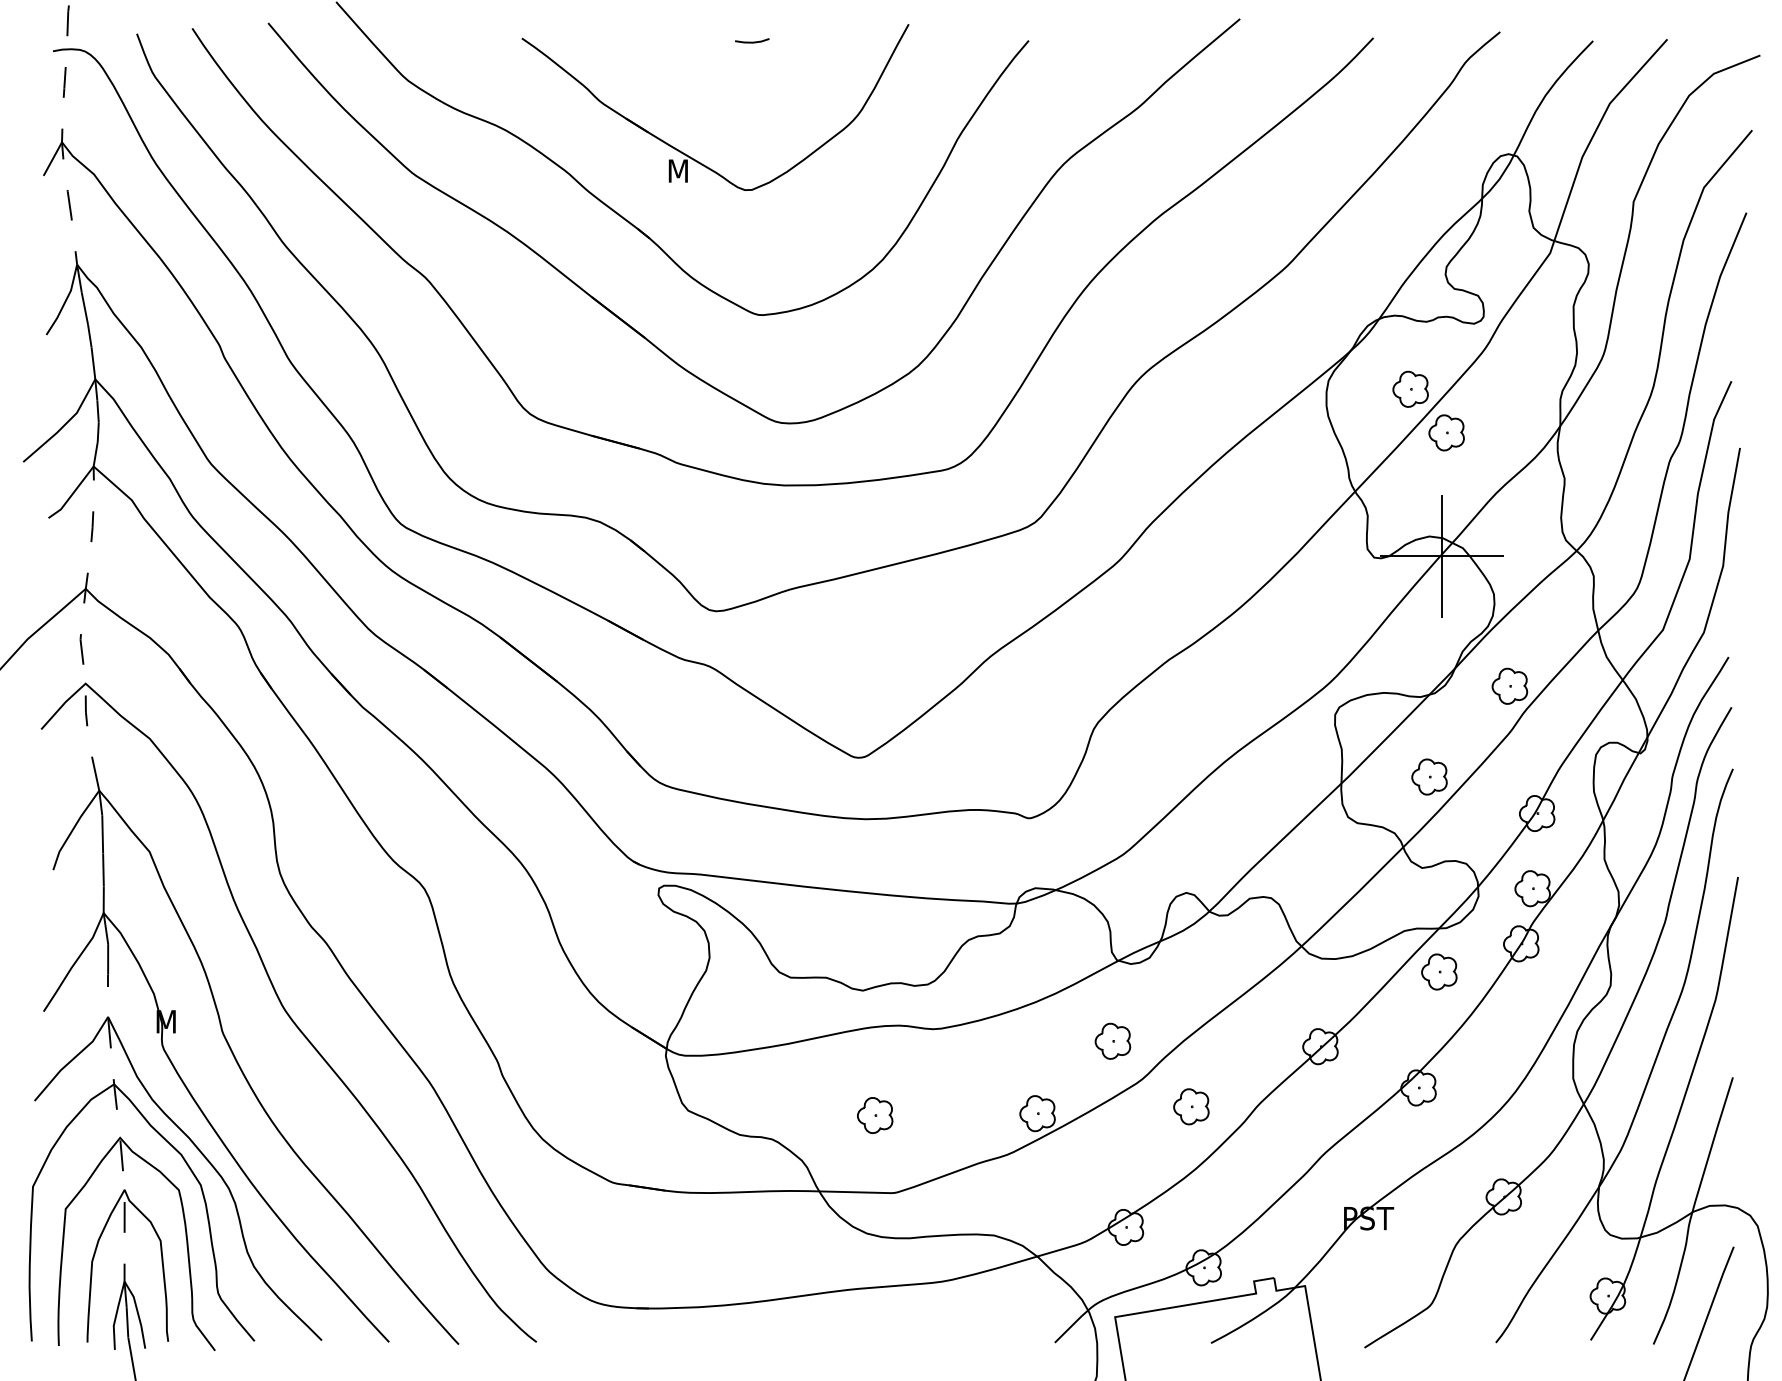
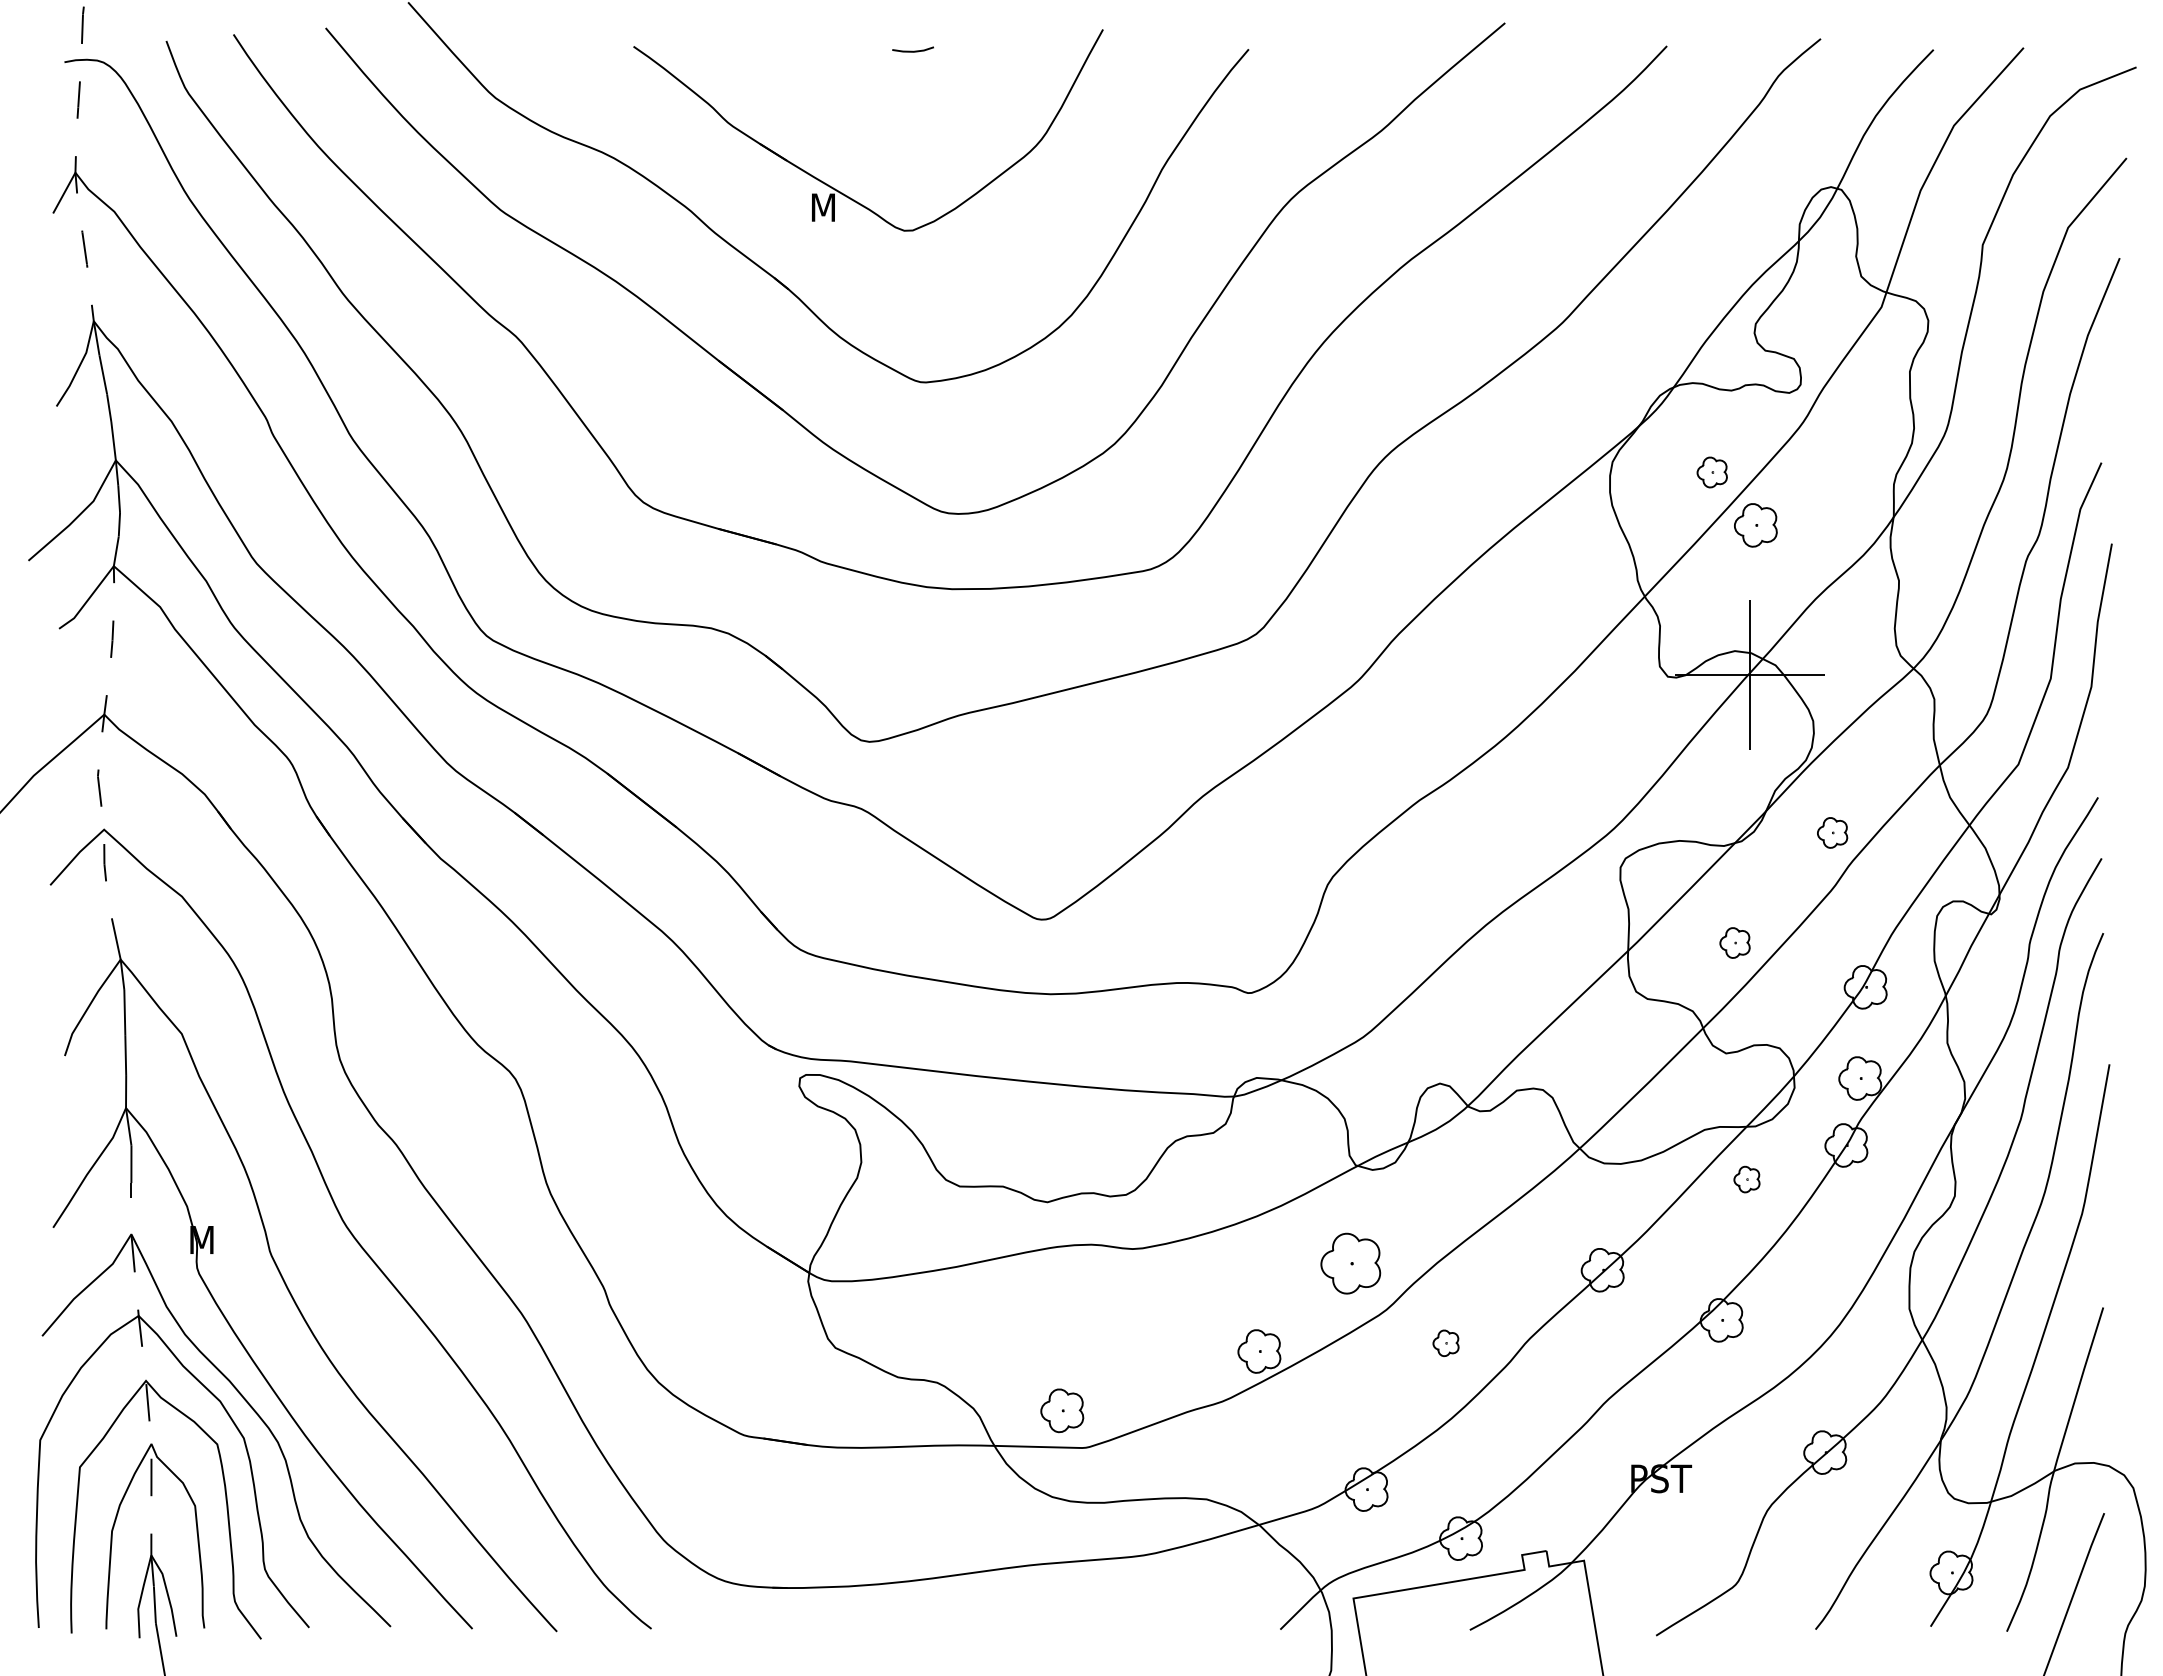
part: (1410, 389) -> (1712, 472), size x0.7
part: (1509, 685) -> (1832, 832), size x0.7
part: (1429, 776) -> (1734, 942), size x0.7
part: (1438, 971) -> (1746, 1179), size x0.6
part: (1112, 1041) -> (1350, 1263), size x1.4
part: (1190, 1107) -> (1445, 1343), size x0.6
part: (875, 1115) -> (1062, 1410), moved

